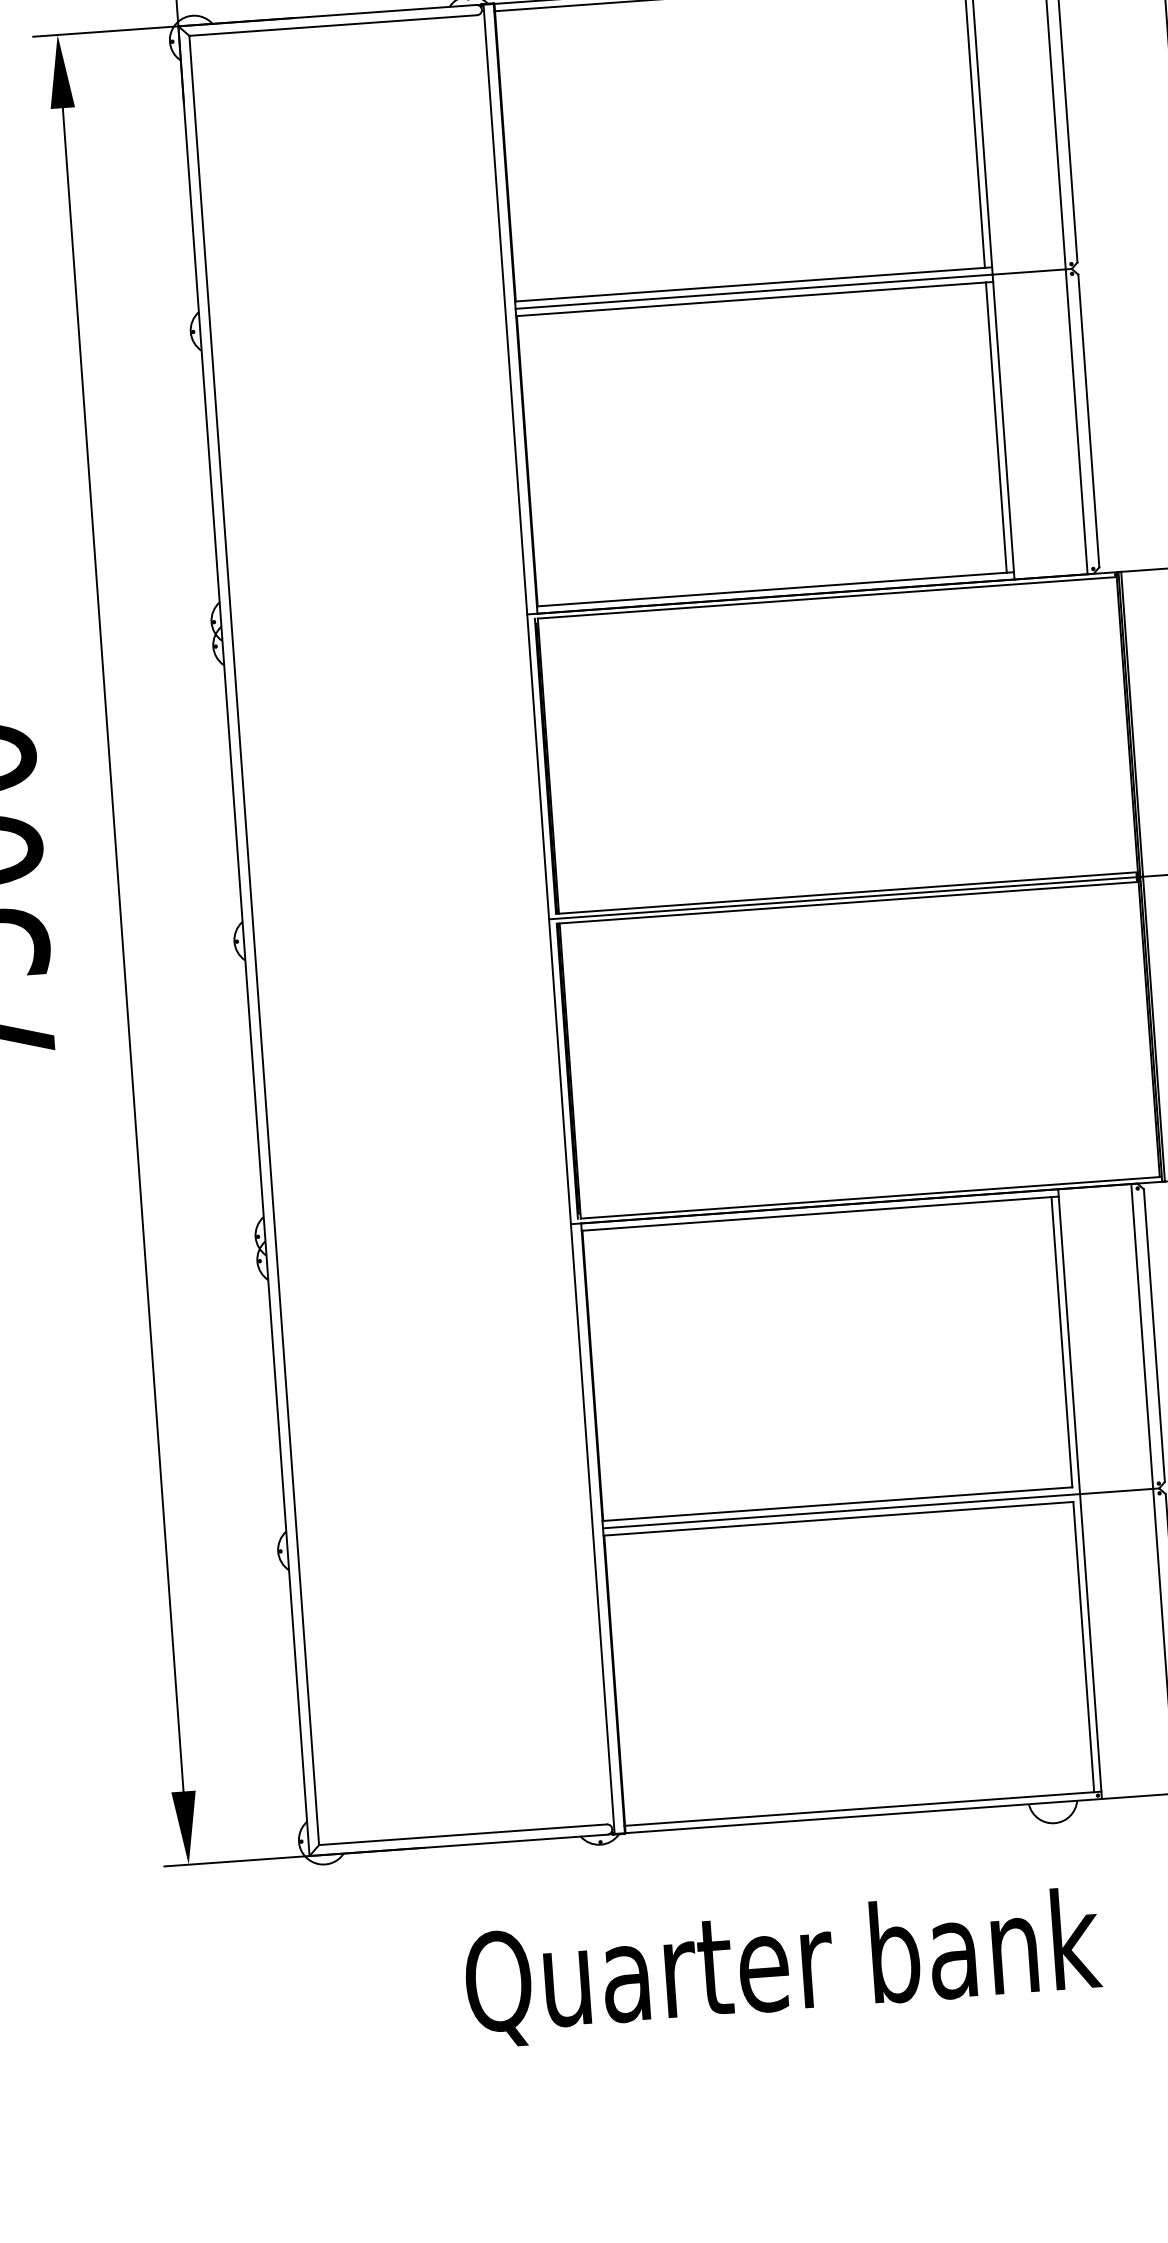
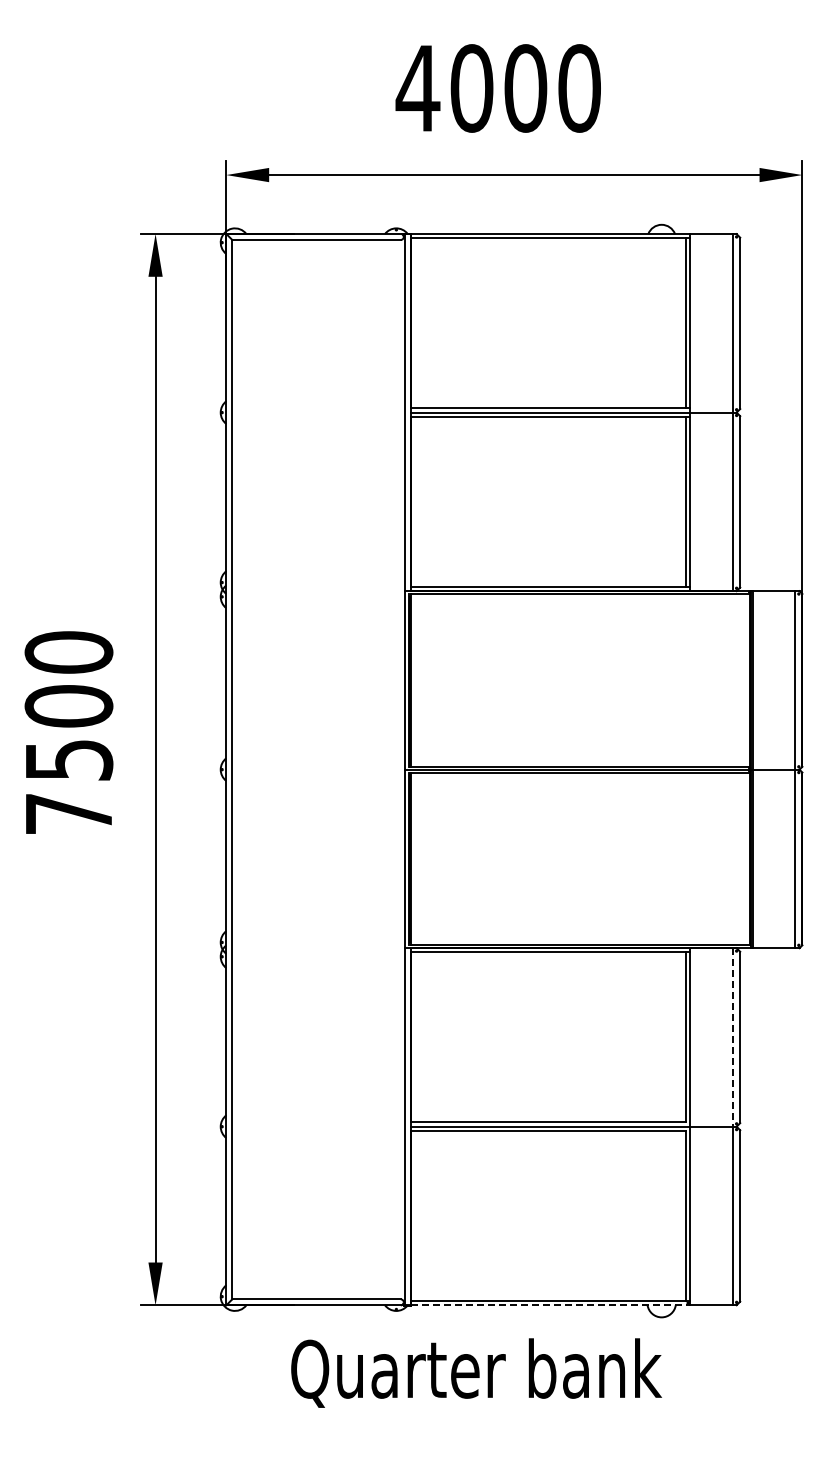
line: (1142, 1336) -> (733, 1037), solid -> dashed
line: (863, 1816) -> (550, 1305), solid -> dashed
text: (782, 1966) -> (476, 1372), moved

